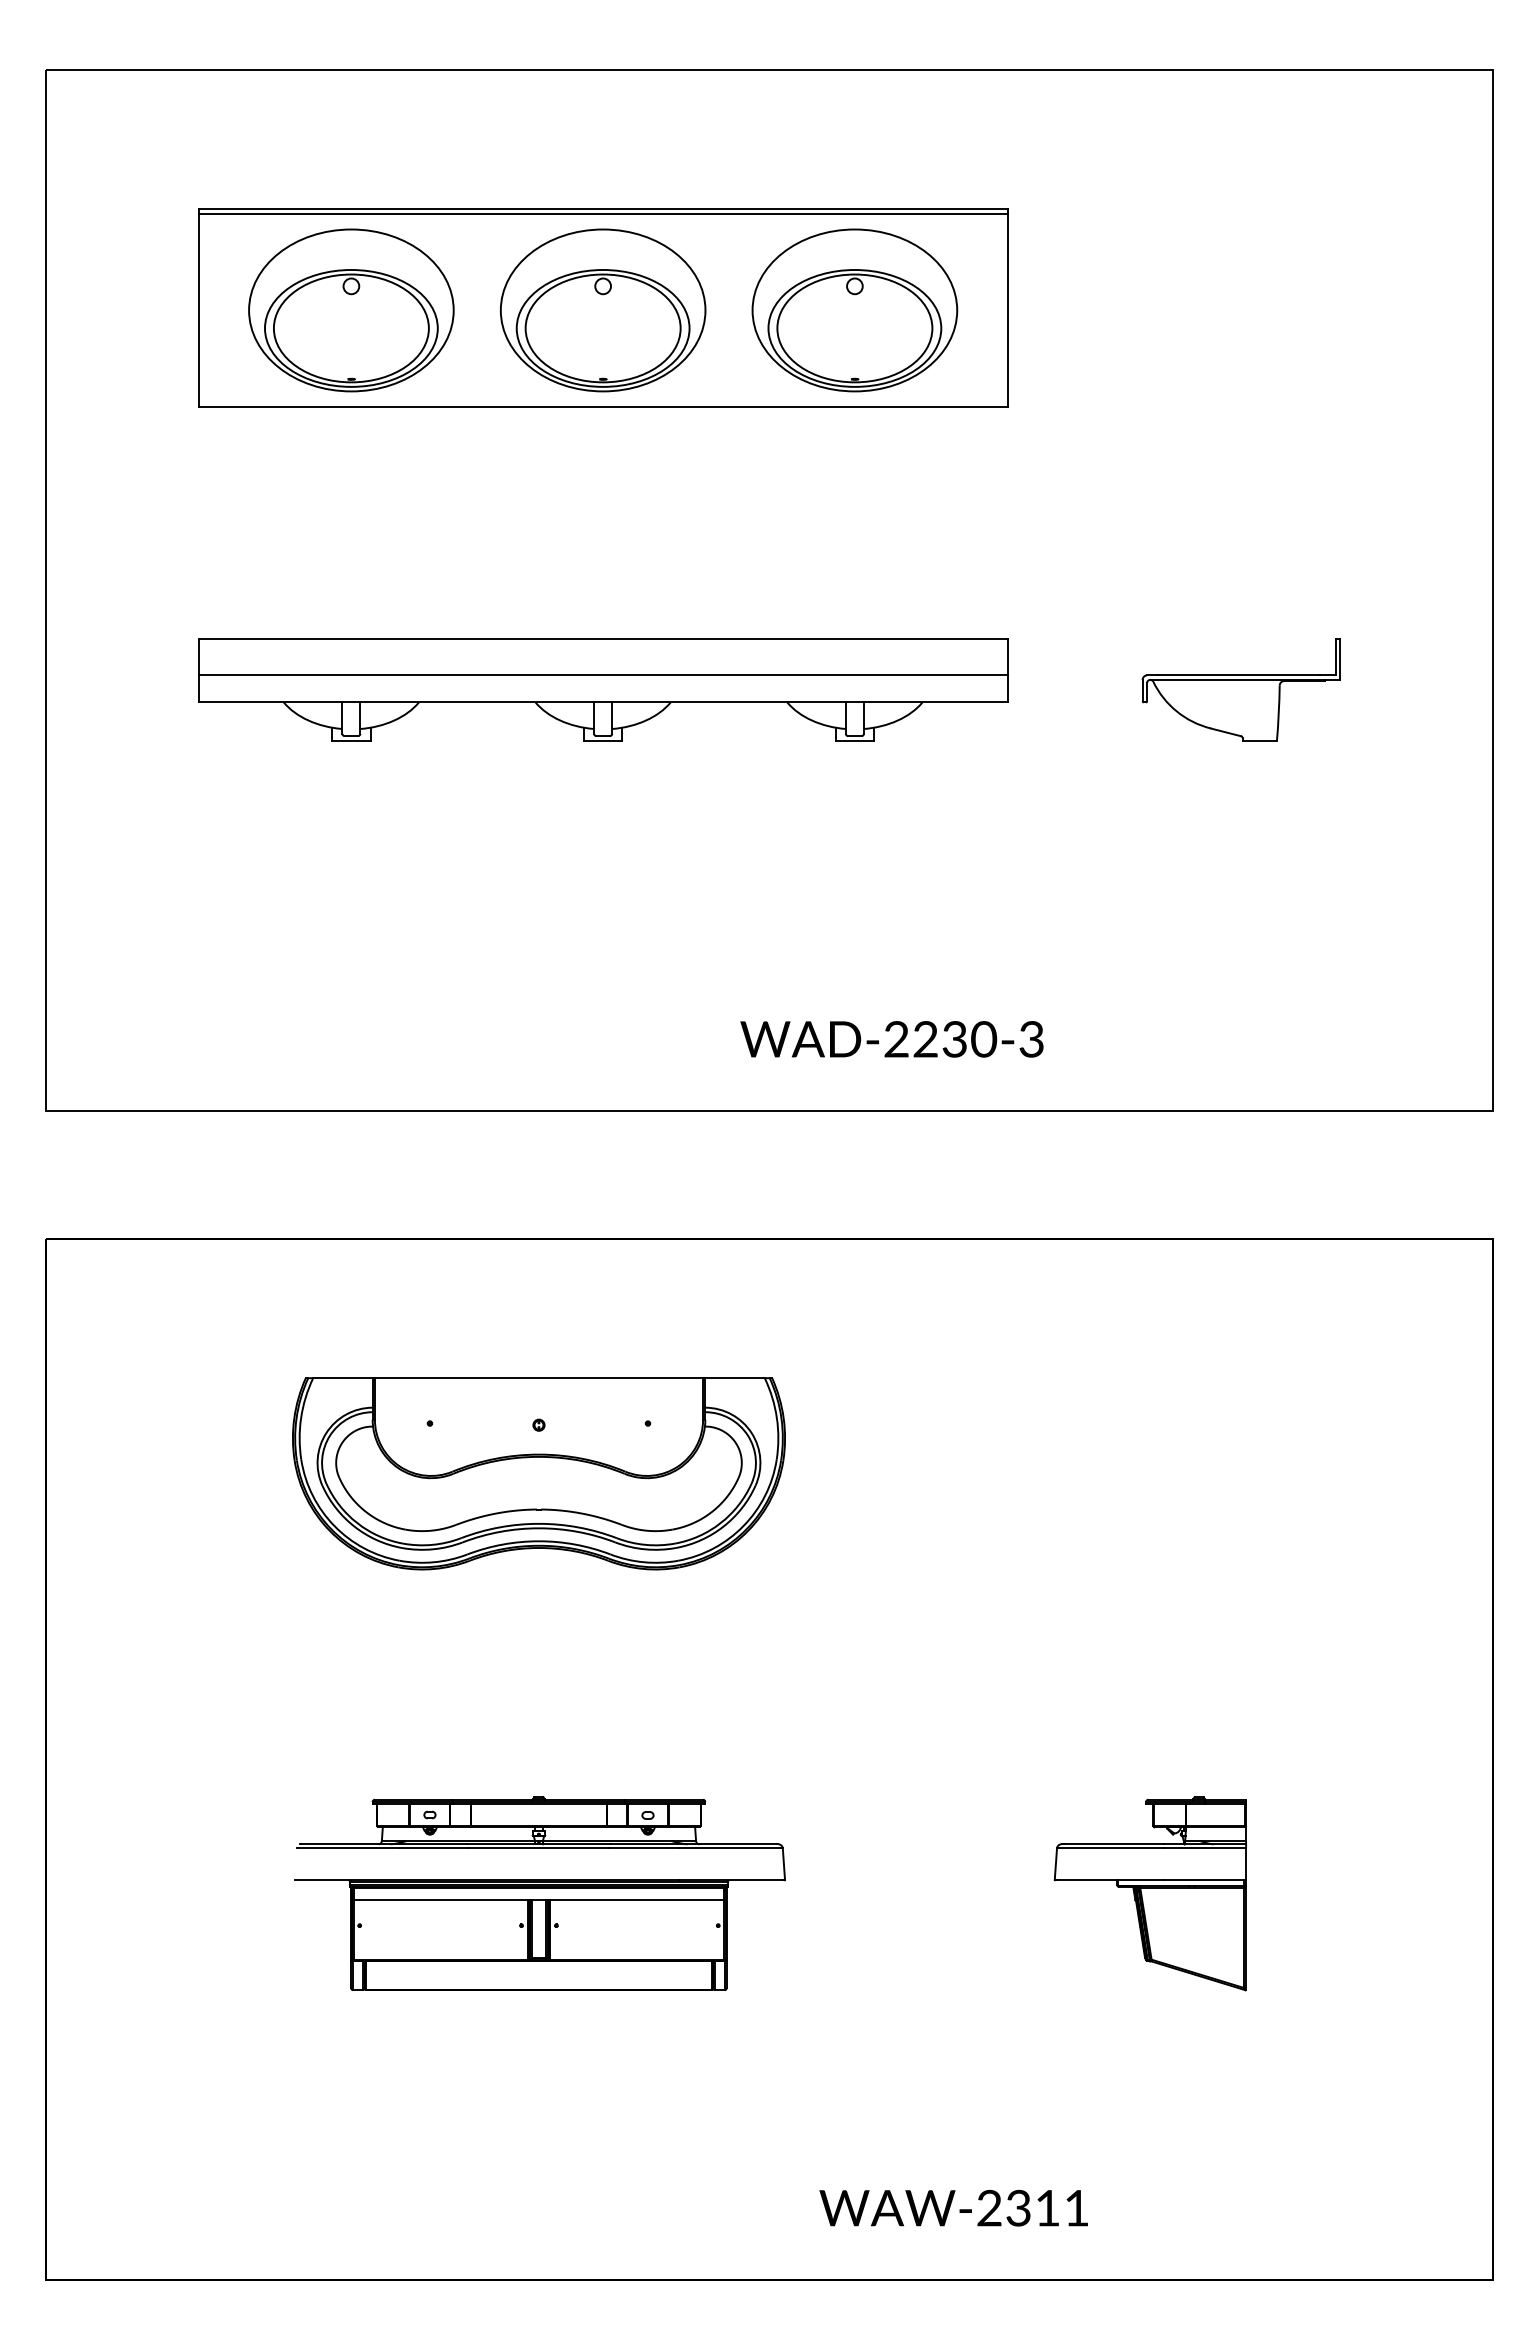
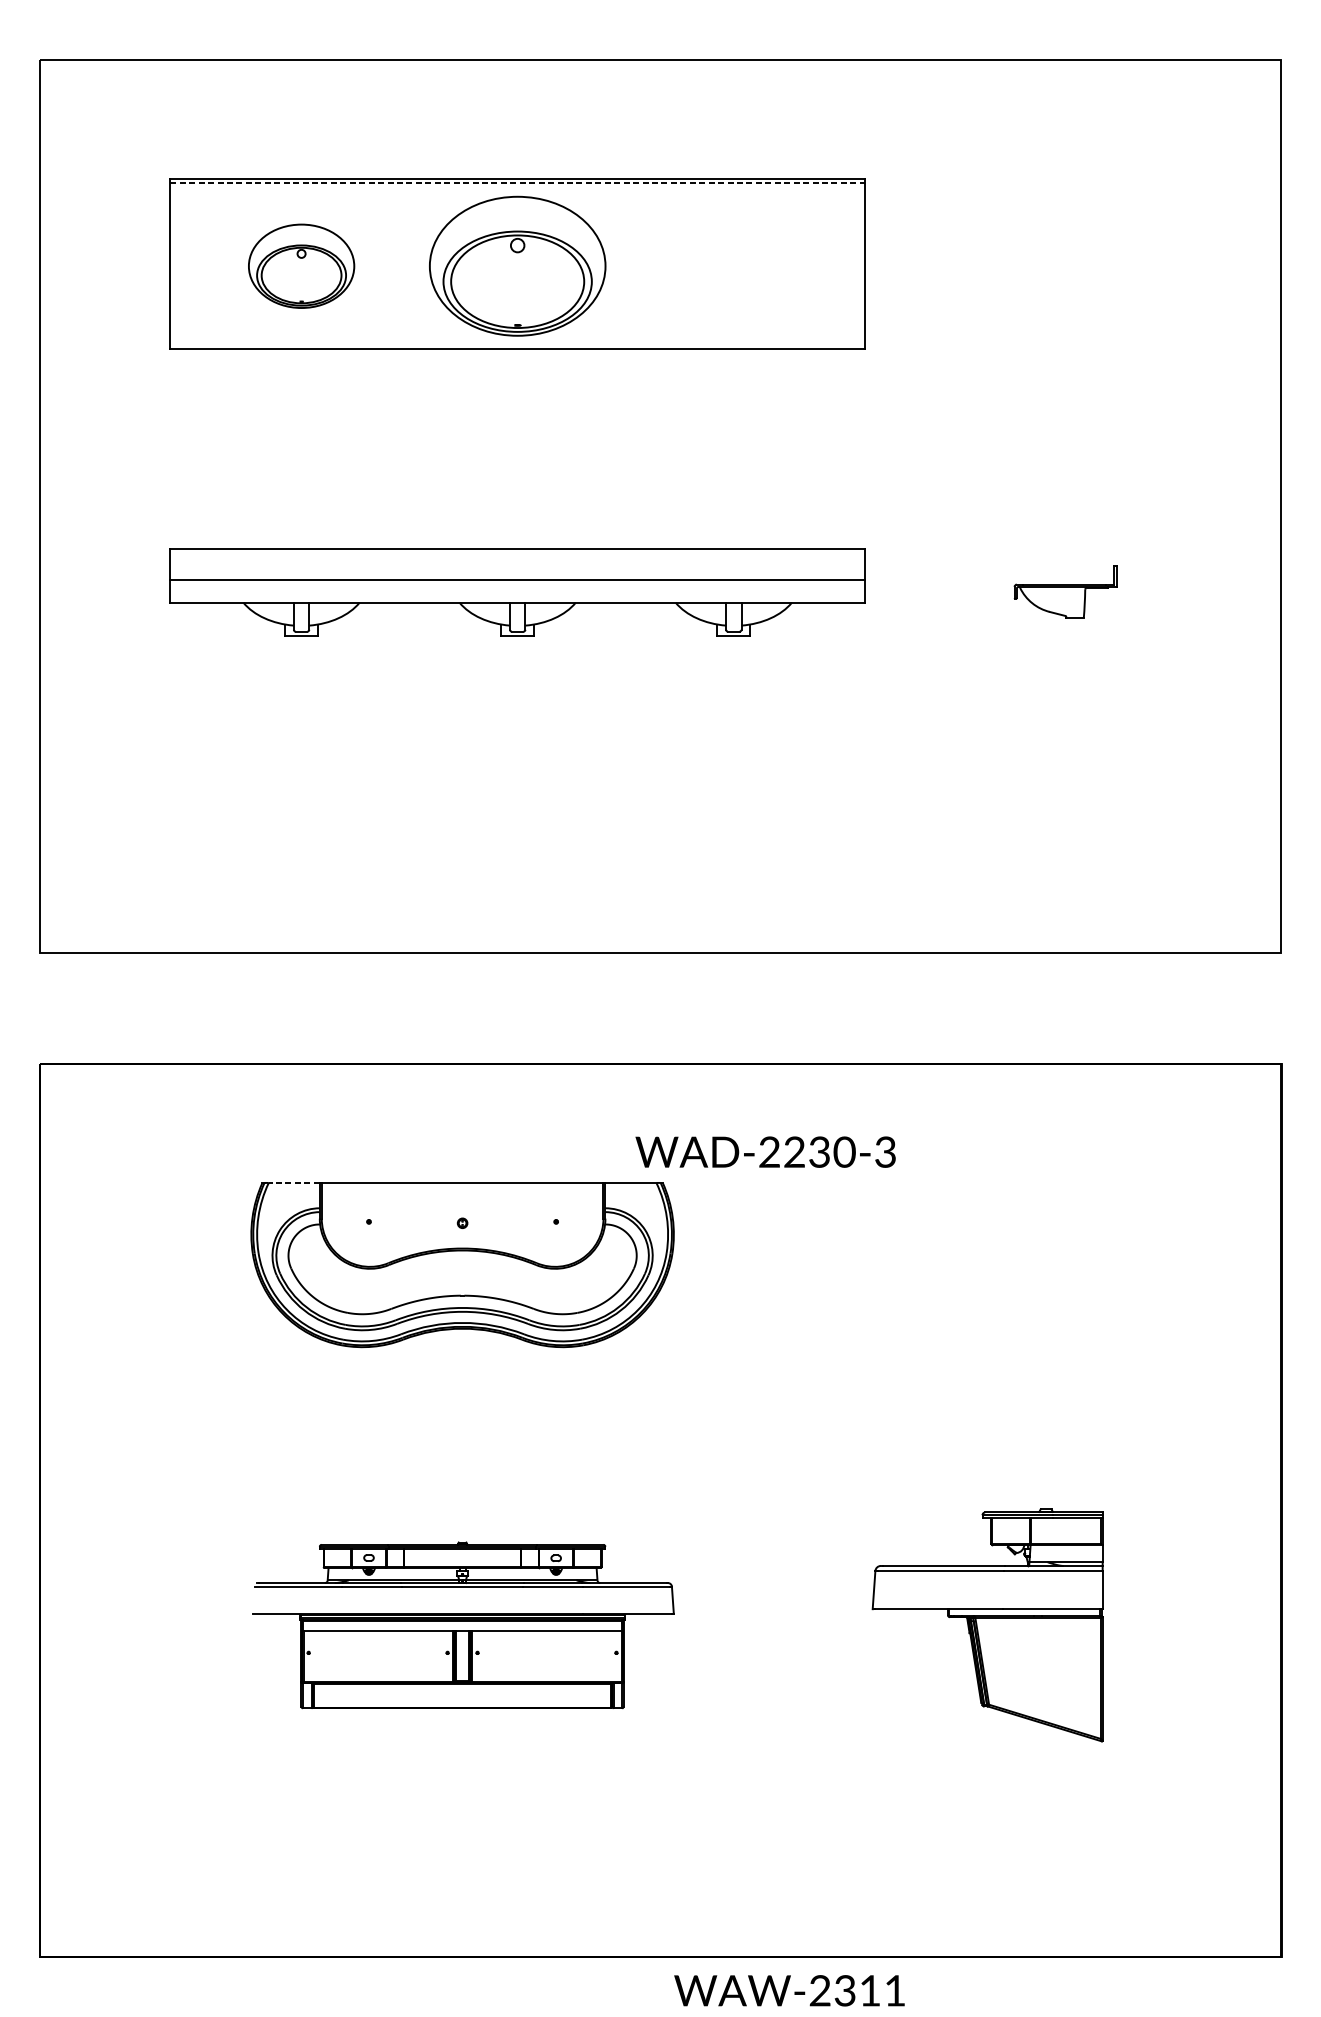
line: (603, 213) -> (517, 183), solid -> dashed
part: (351, 310) -> (301, 266), size x0.6
part: (854, 310) -> (733, 266), removed
part: (1240, 689) -> (1064, 591), size x0.6
text: (891, 1039) -> (765, 1152), moved
line: (342, 1378) -> (293, 1183), solid -> dashed
part: (1149, 1893) -> (986, 1625), size x1.4
text: (953, 2207) -> (789, 1990), moved

